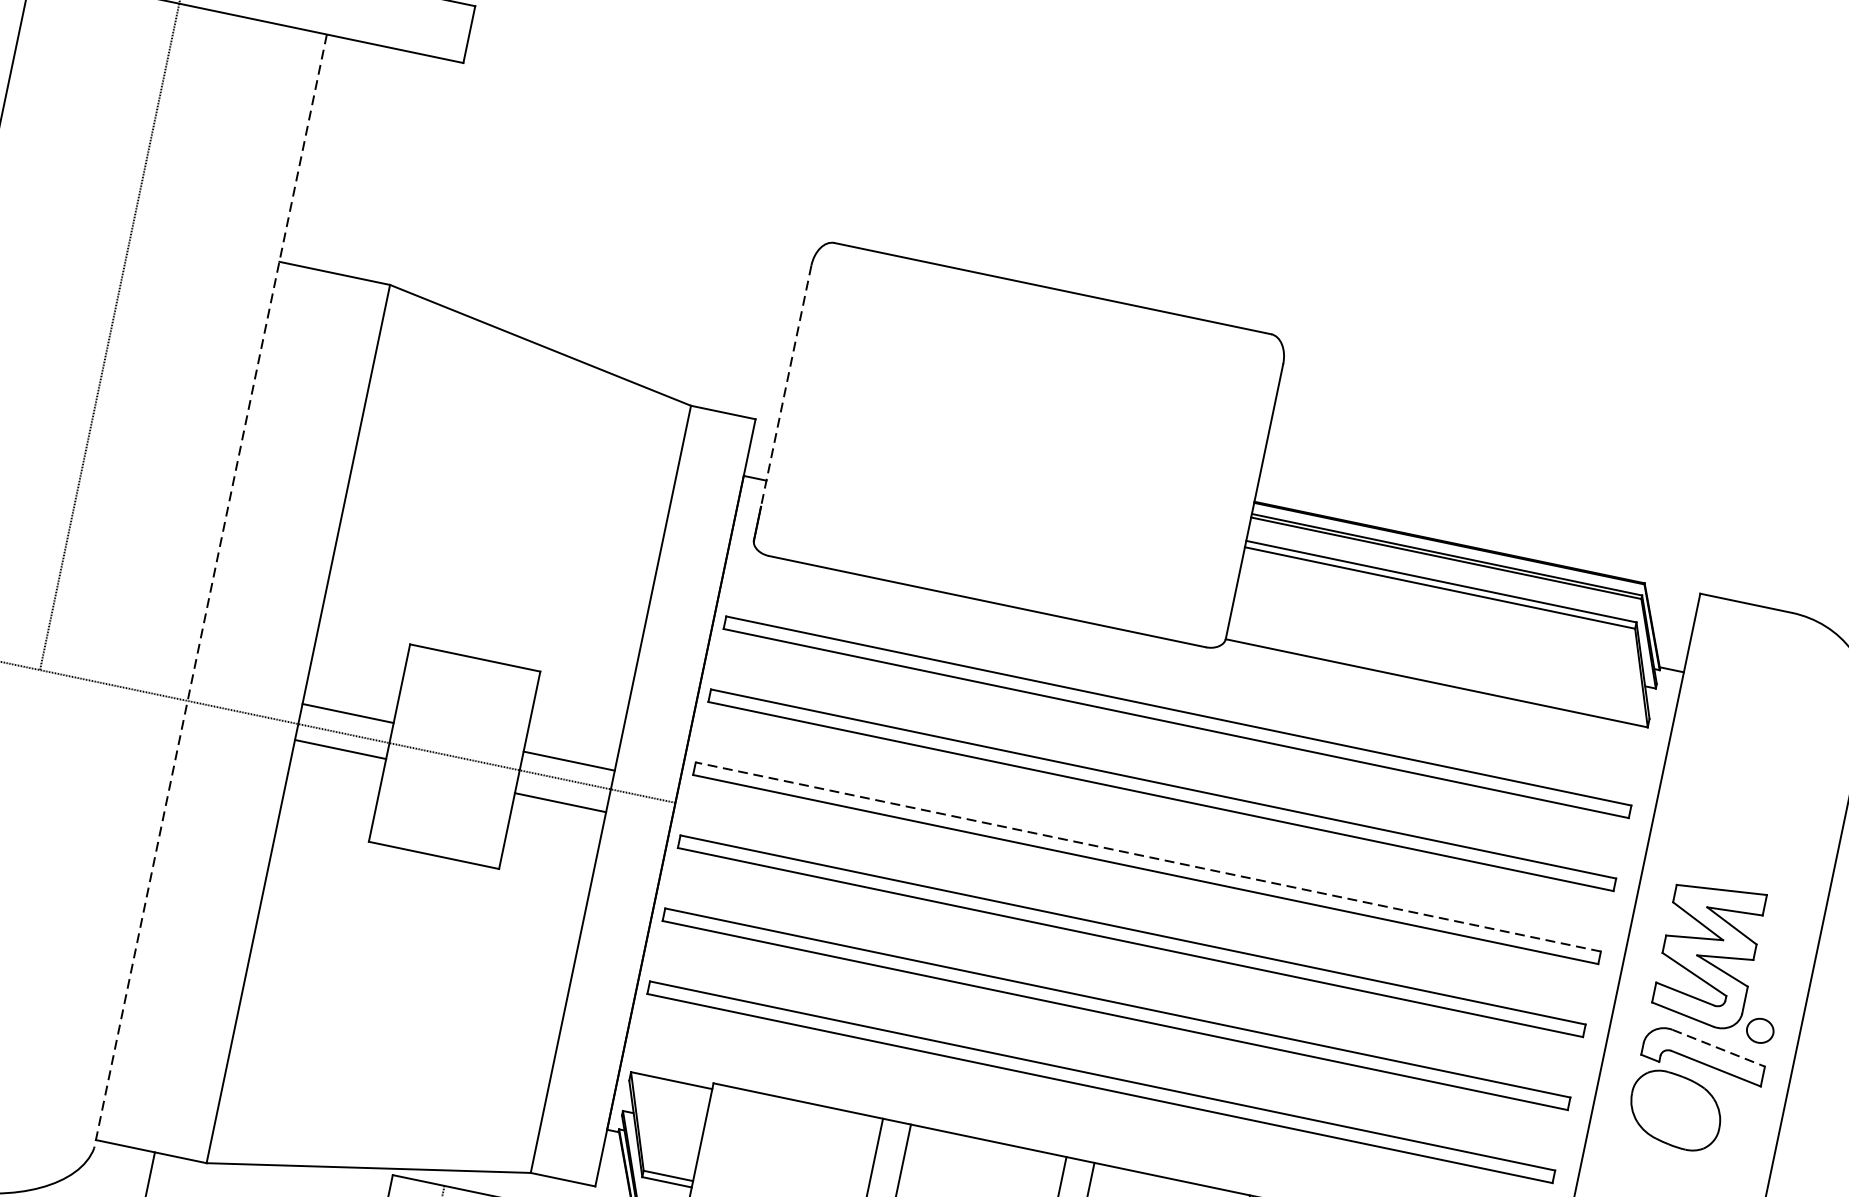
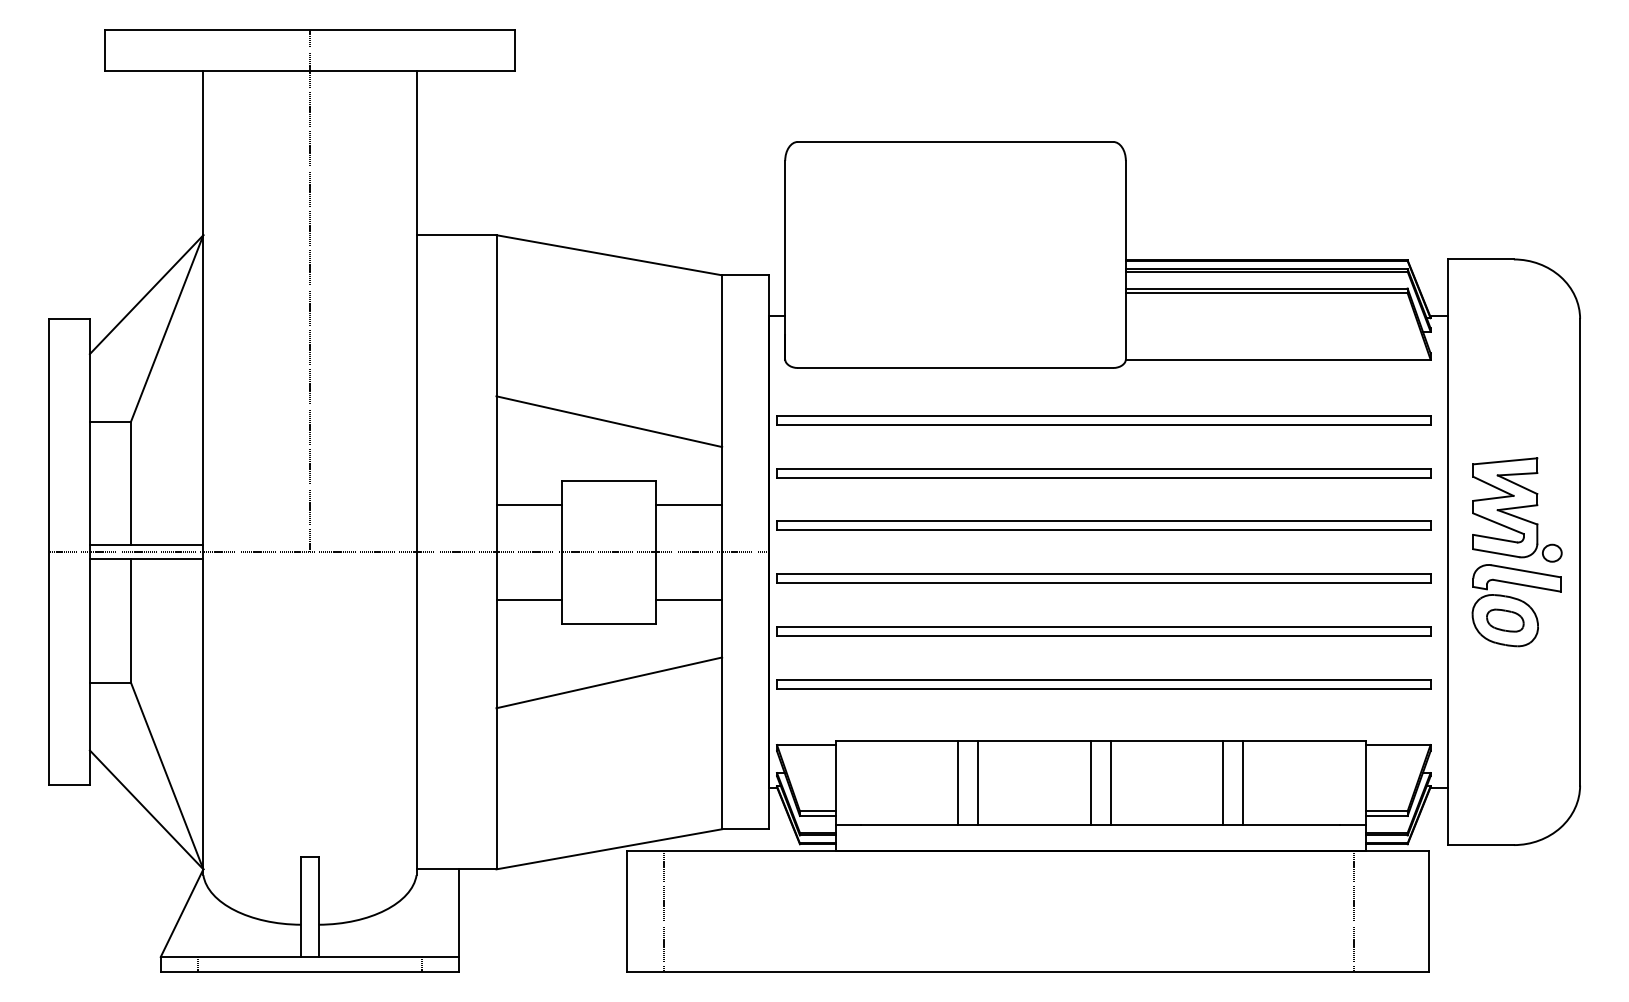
line: (786, 386) -> (785, 248), dashed -> solid
line: (492, 575) -> (609, 421), added
line: (210, 591) -> (416, 473), dashed -> solid
line: (348, 713) -> (529, 504), moved
line: (340, 749) -> (529, 599), moved
line: (569, 760) -> (689, 504), moved
line: (560, 802) -> (689, 599), moved
line: (1147, 857) -> (1103, 521), dashed -> solid
line: (417, 937) -> (609, 682), added
line: (1719, 1048) -> (1526, 571), dashed -> solid
part: (1675, 1110) -> (1505, 620), added

